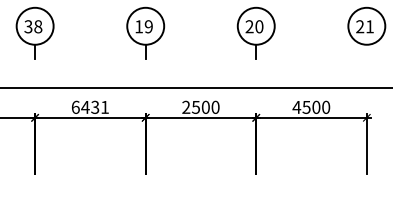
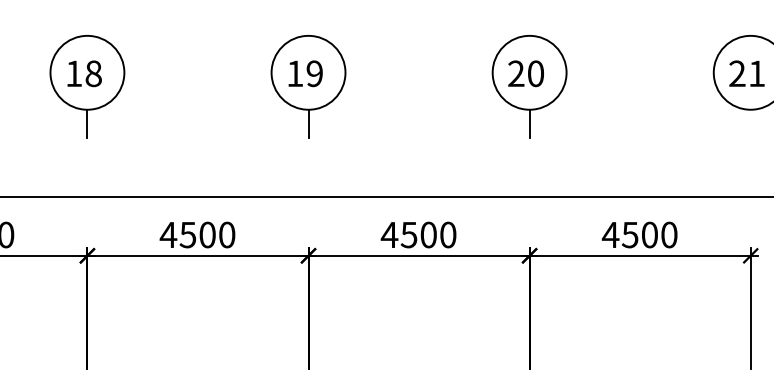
text: (28, 26) -> (74, 73), 38 -> 18
text: (90, 106) -> (198, 233), 6431 -> 4500
text: (185, 106) -> (388, 233), 2500 -> 4500

